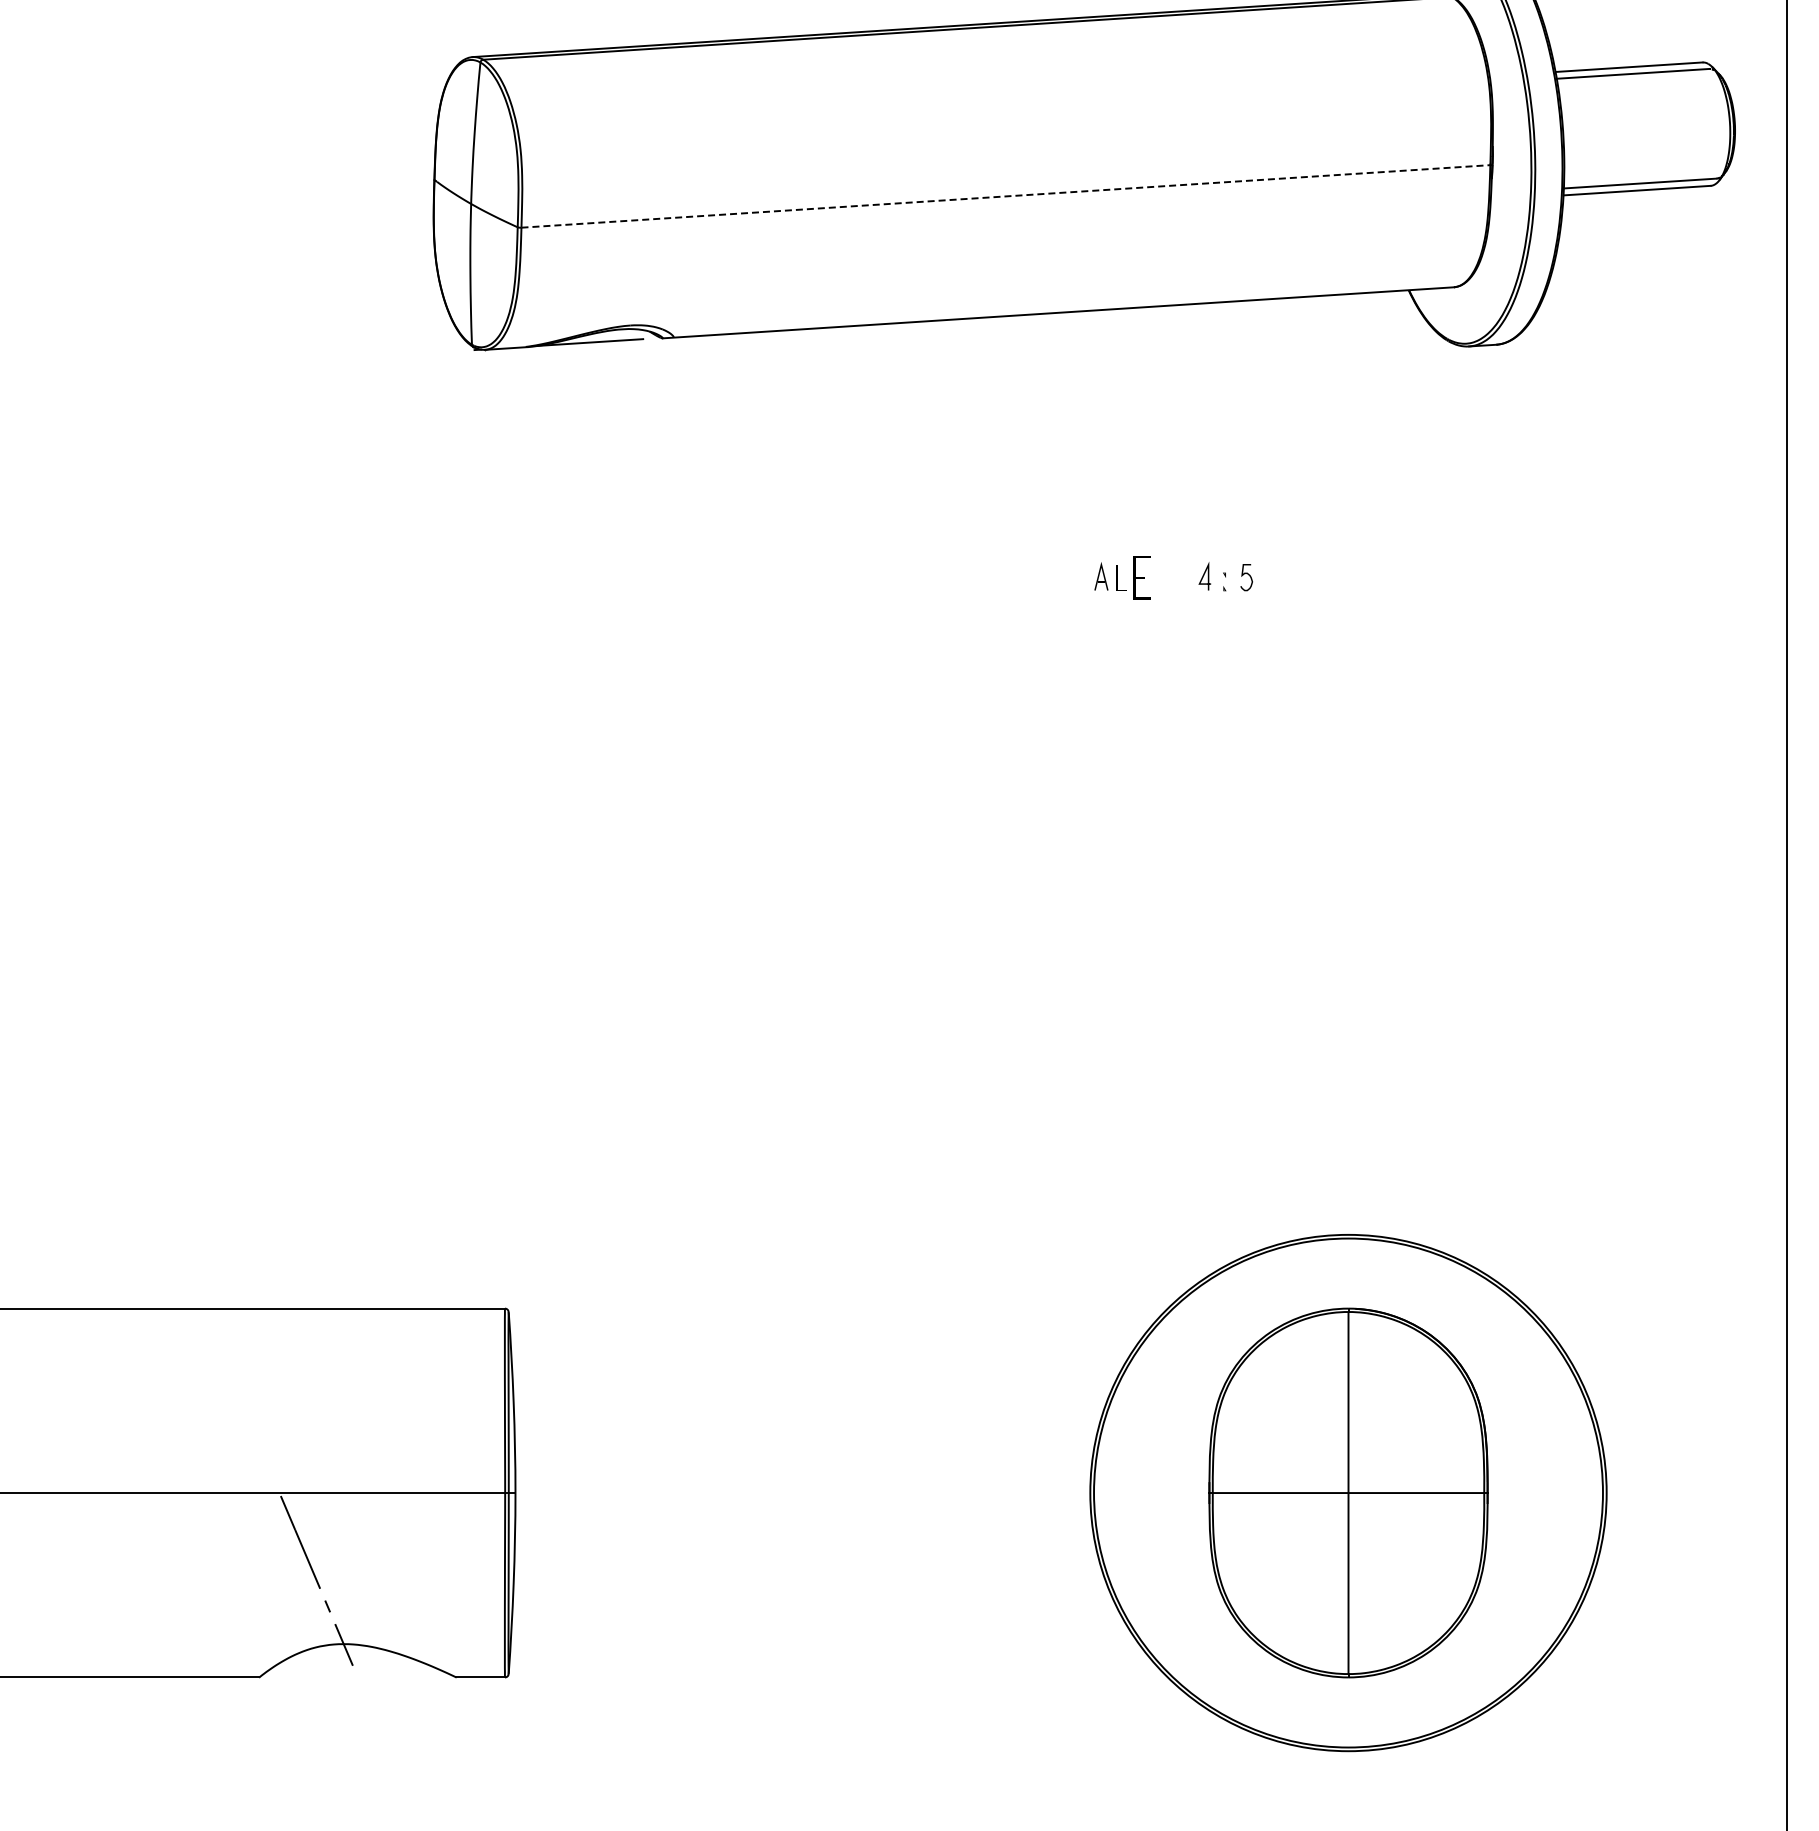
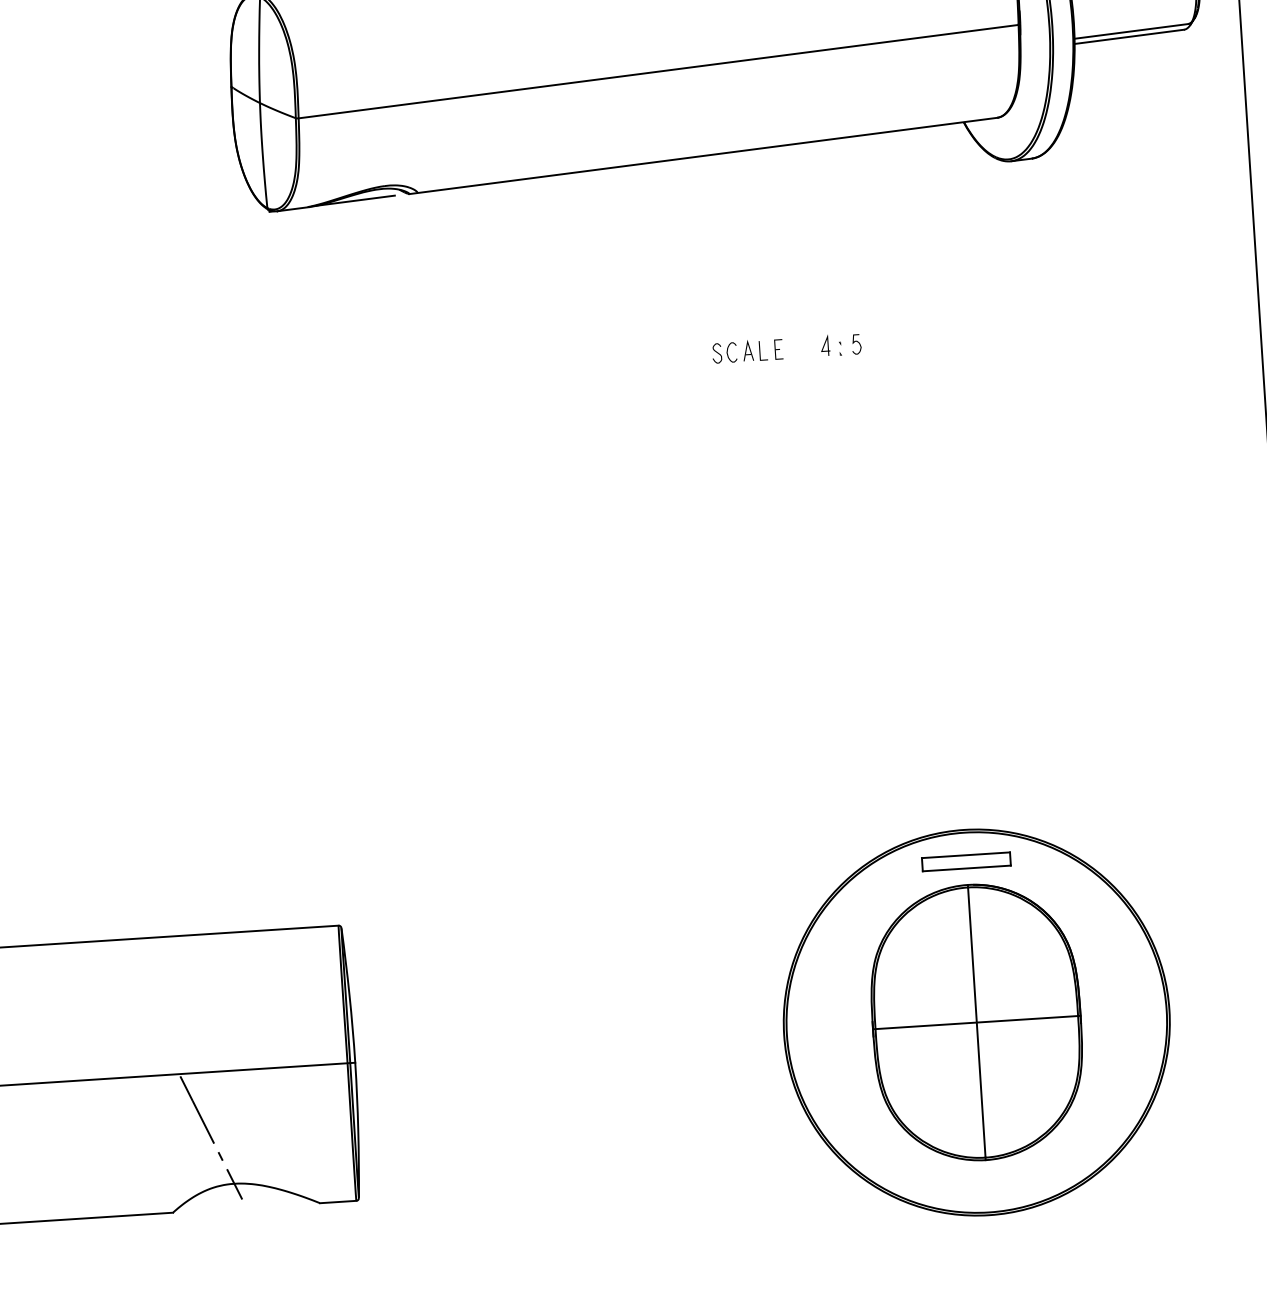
line: (1006, 196) -> (659, 71), dashed -> solid
part: (1069, 577) -> (724, 352), added
part: (1142, 577) -> (778, 349), size x0.62
part: (1348, 1277) -> (966, 861), added

